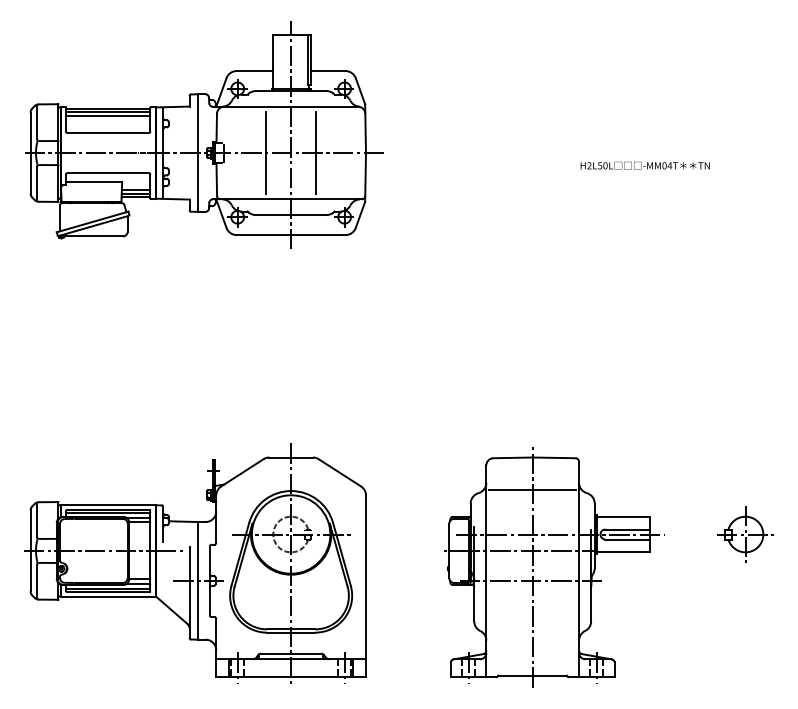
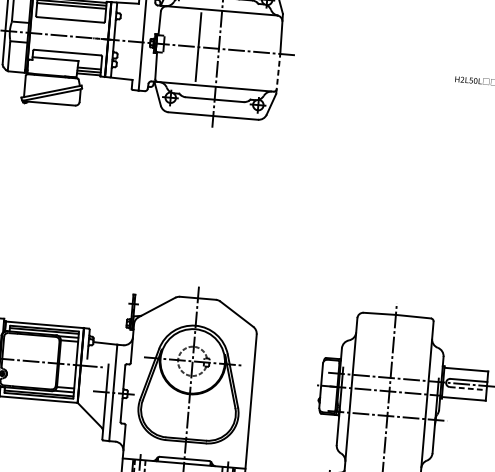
line: (316, 152) -> (239, 50), removed
line: (365, 176) -> (278, 73), solid -> dashed
line: (532, 489) -> (393, 341), removed
line: (628, 539) -> (468, 388), solid -> dashed

